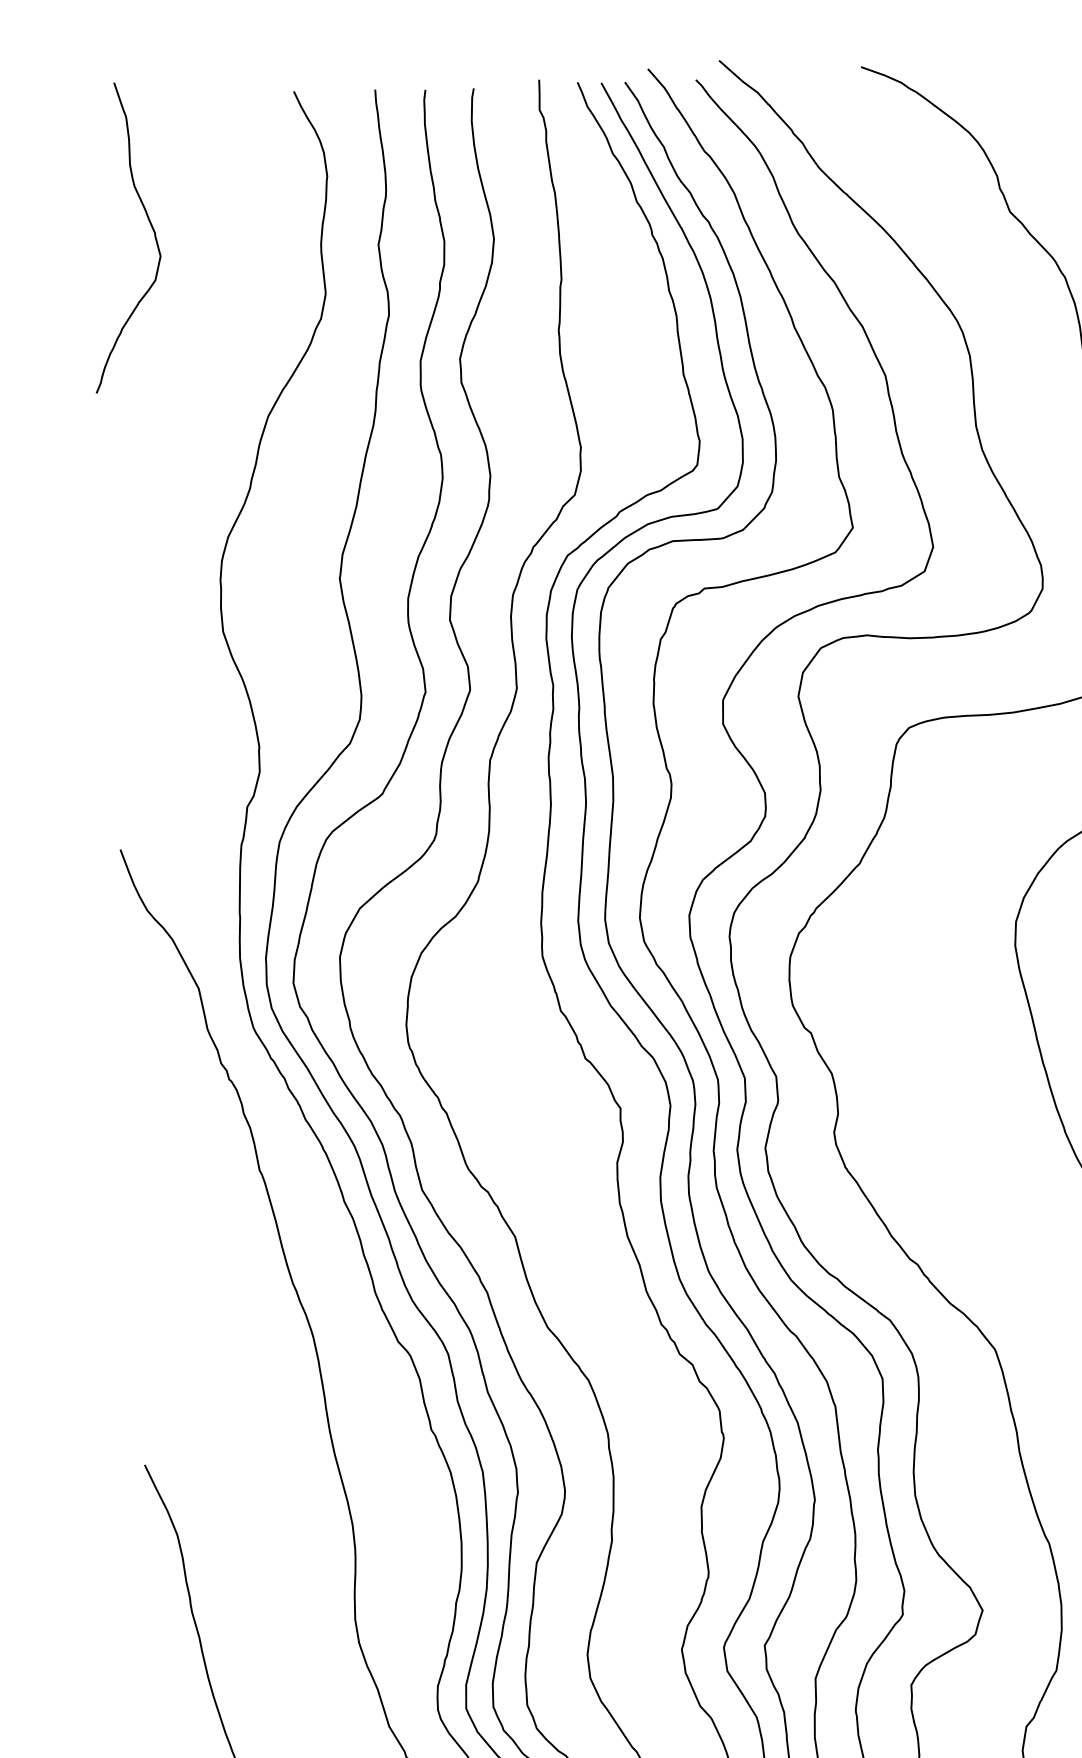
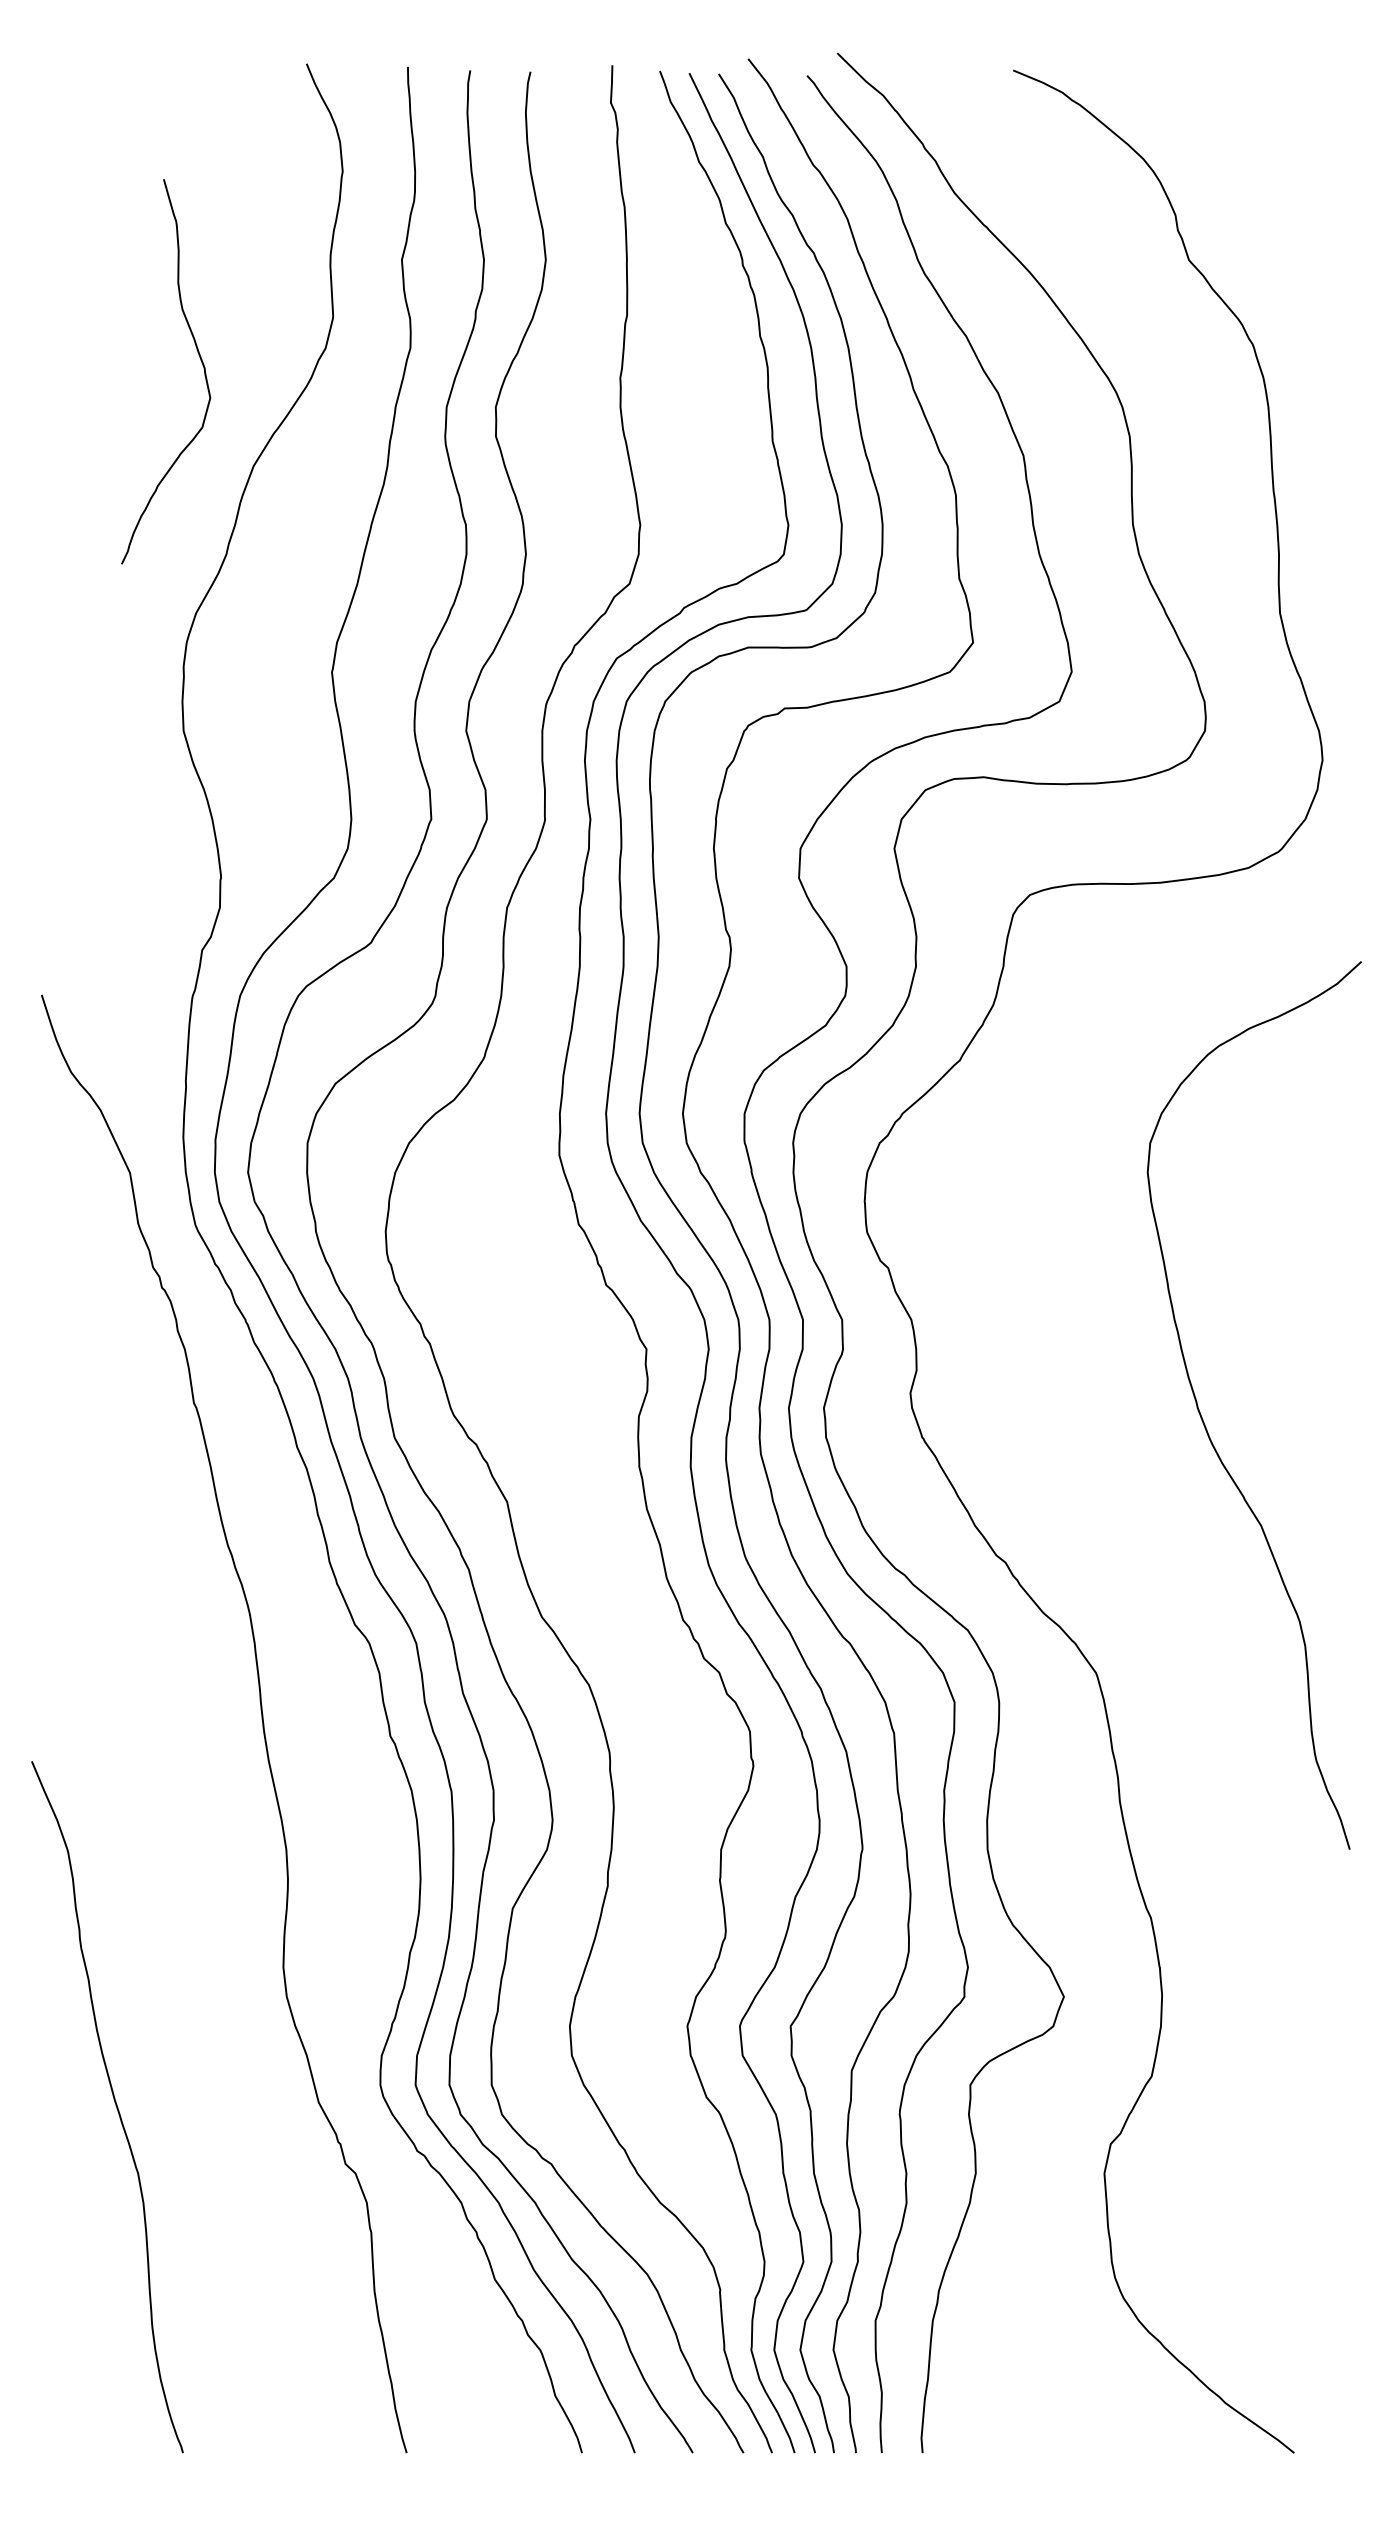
curve: (151, 226) -> (200, 360), moved

